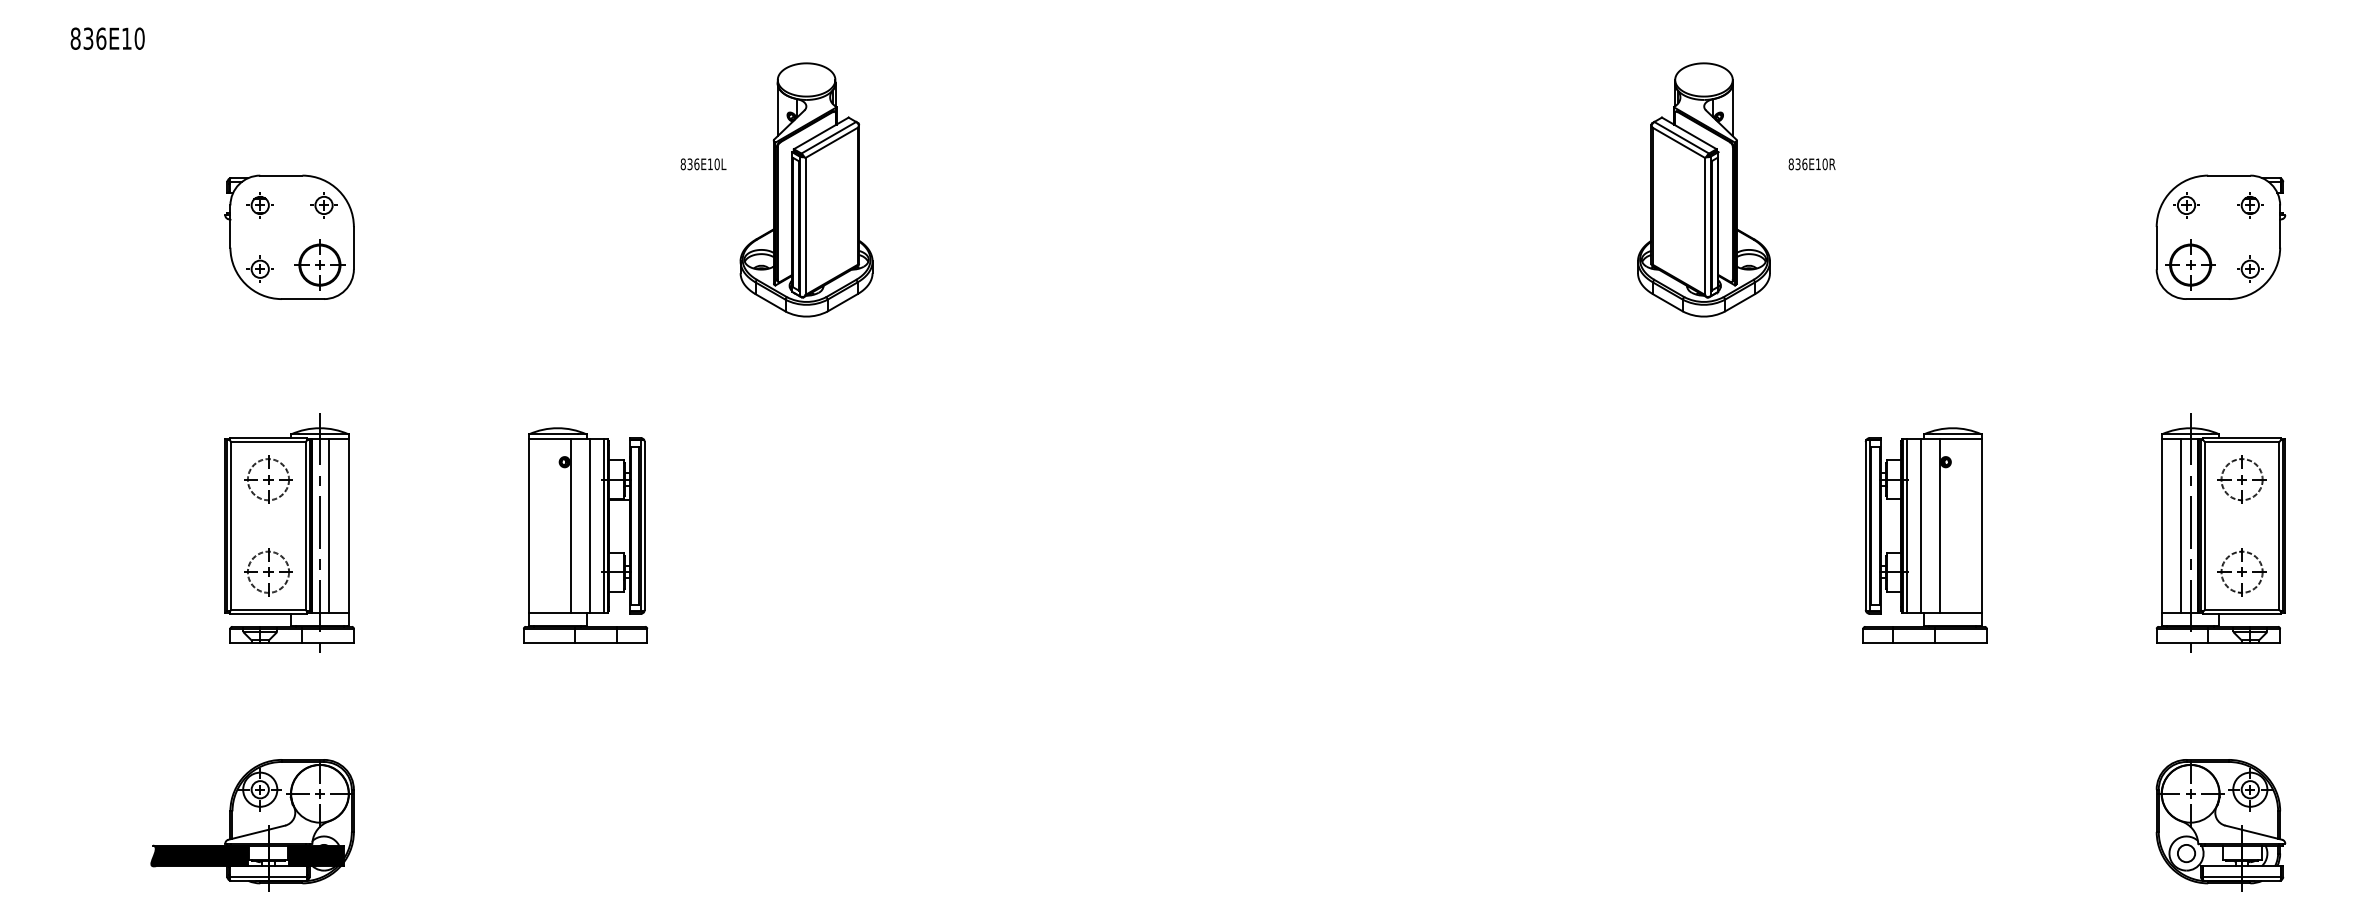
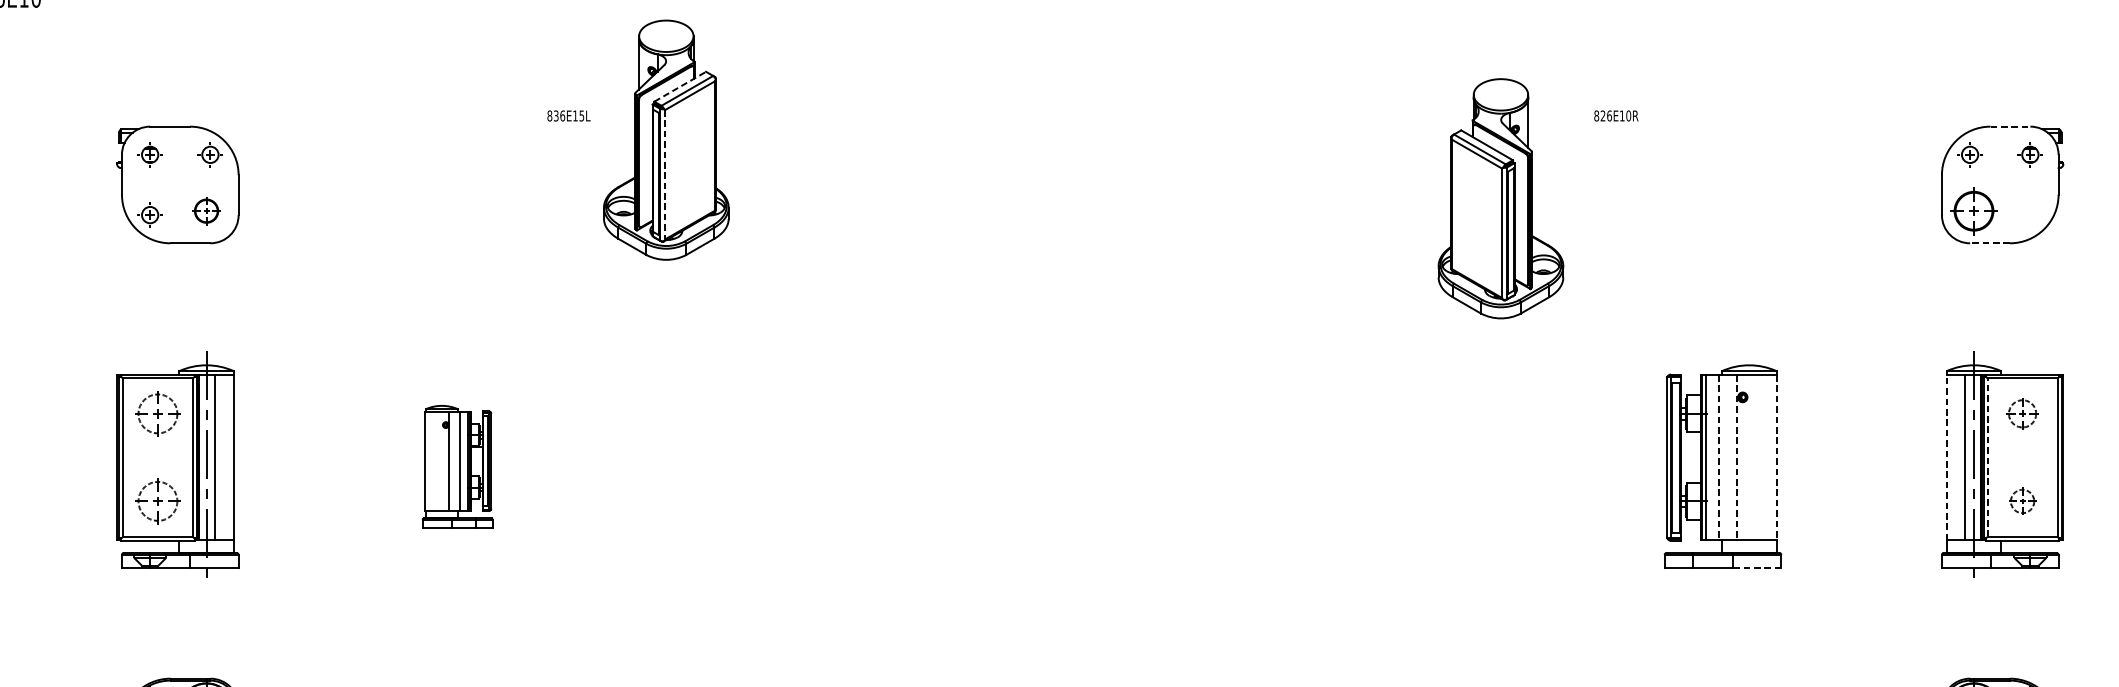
line: (821, 133) -> (680, 86), solid -> dashed
text: (716, 164) -> (581, 116), 836E10L -> 836E15L
text: (1797, 164) -> (1602, 116), 836E10R -> 826E10R
line: (2229, 175) -> (2010, 126), solid -> dashed
part: (1703, 189) -> (1500, 198), moved
line: (805, 226) -> (665, 174), solid -> dashed
part: (319, 264) -> (206, 210), size x0.6
part: (2250, 268) -> (2030, 214), removed
line: (2207, 299) -> (1989, 243), solid -> dashed
part: (2241, 479) -> (2022, 413), size x0.7
line: (2161, 525) -> (1946, 457), solid -> dashed
line: (2205, 525) -> (1988, 457), solid -> dashed
line: (1921, 526) -> (1719, 458), solid -> dashed
line: (1939, 526) -> (1736, 458), solid -> dashed
line: (1981, 526) -> (1776, 458), solid -> dashed
part: (585, 535) -> (457, 466), size x0.6
part: (2241, 572) -> (2022, 501), size x0.6
line: (1961, 643) -> (1757, 568), solid -> dashed

